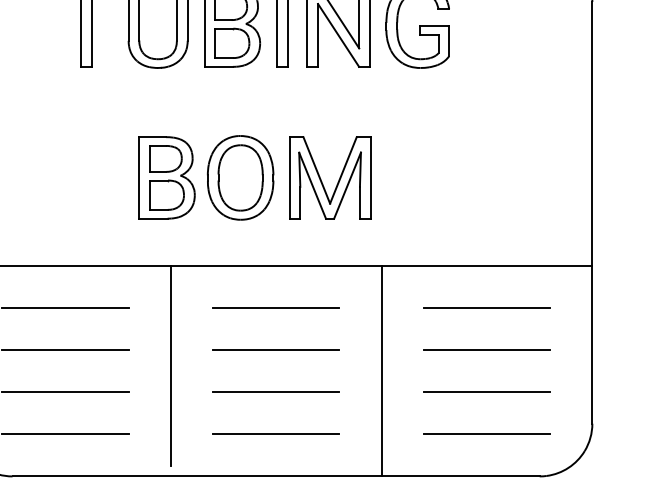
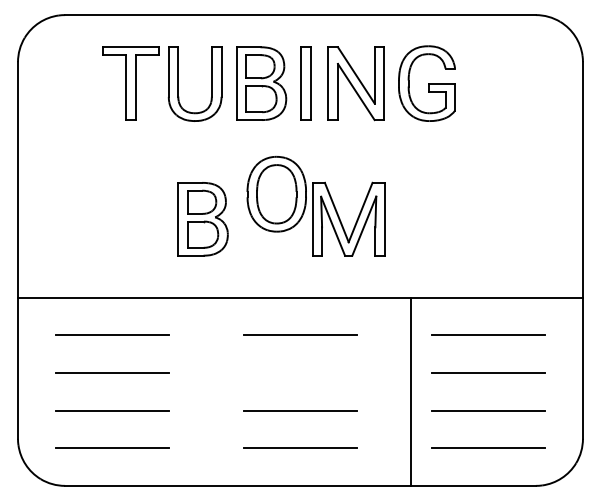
part: (240, 178) -> (276, 194), moved
line: (274, 349) -> (299, 372), removed
line: (170, 365) -> (206, 386), removed
line: (381, 370) -> (410, 391), moved

